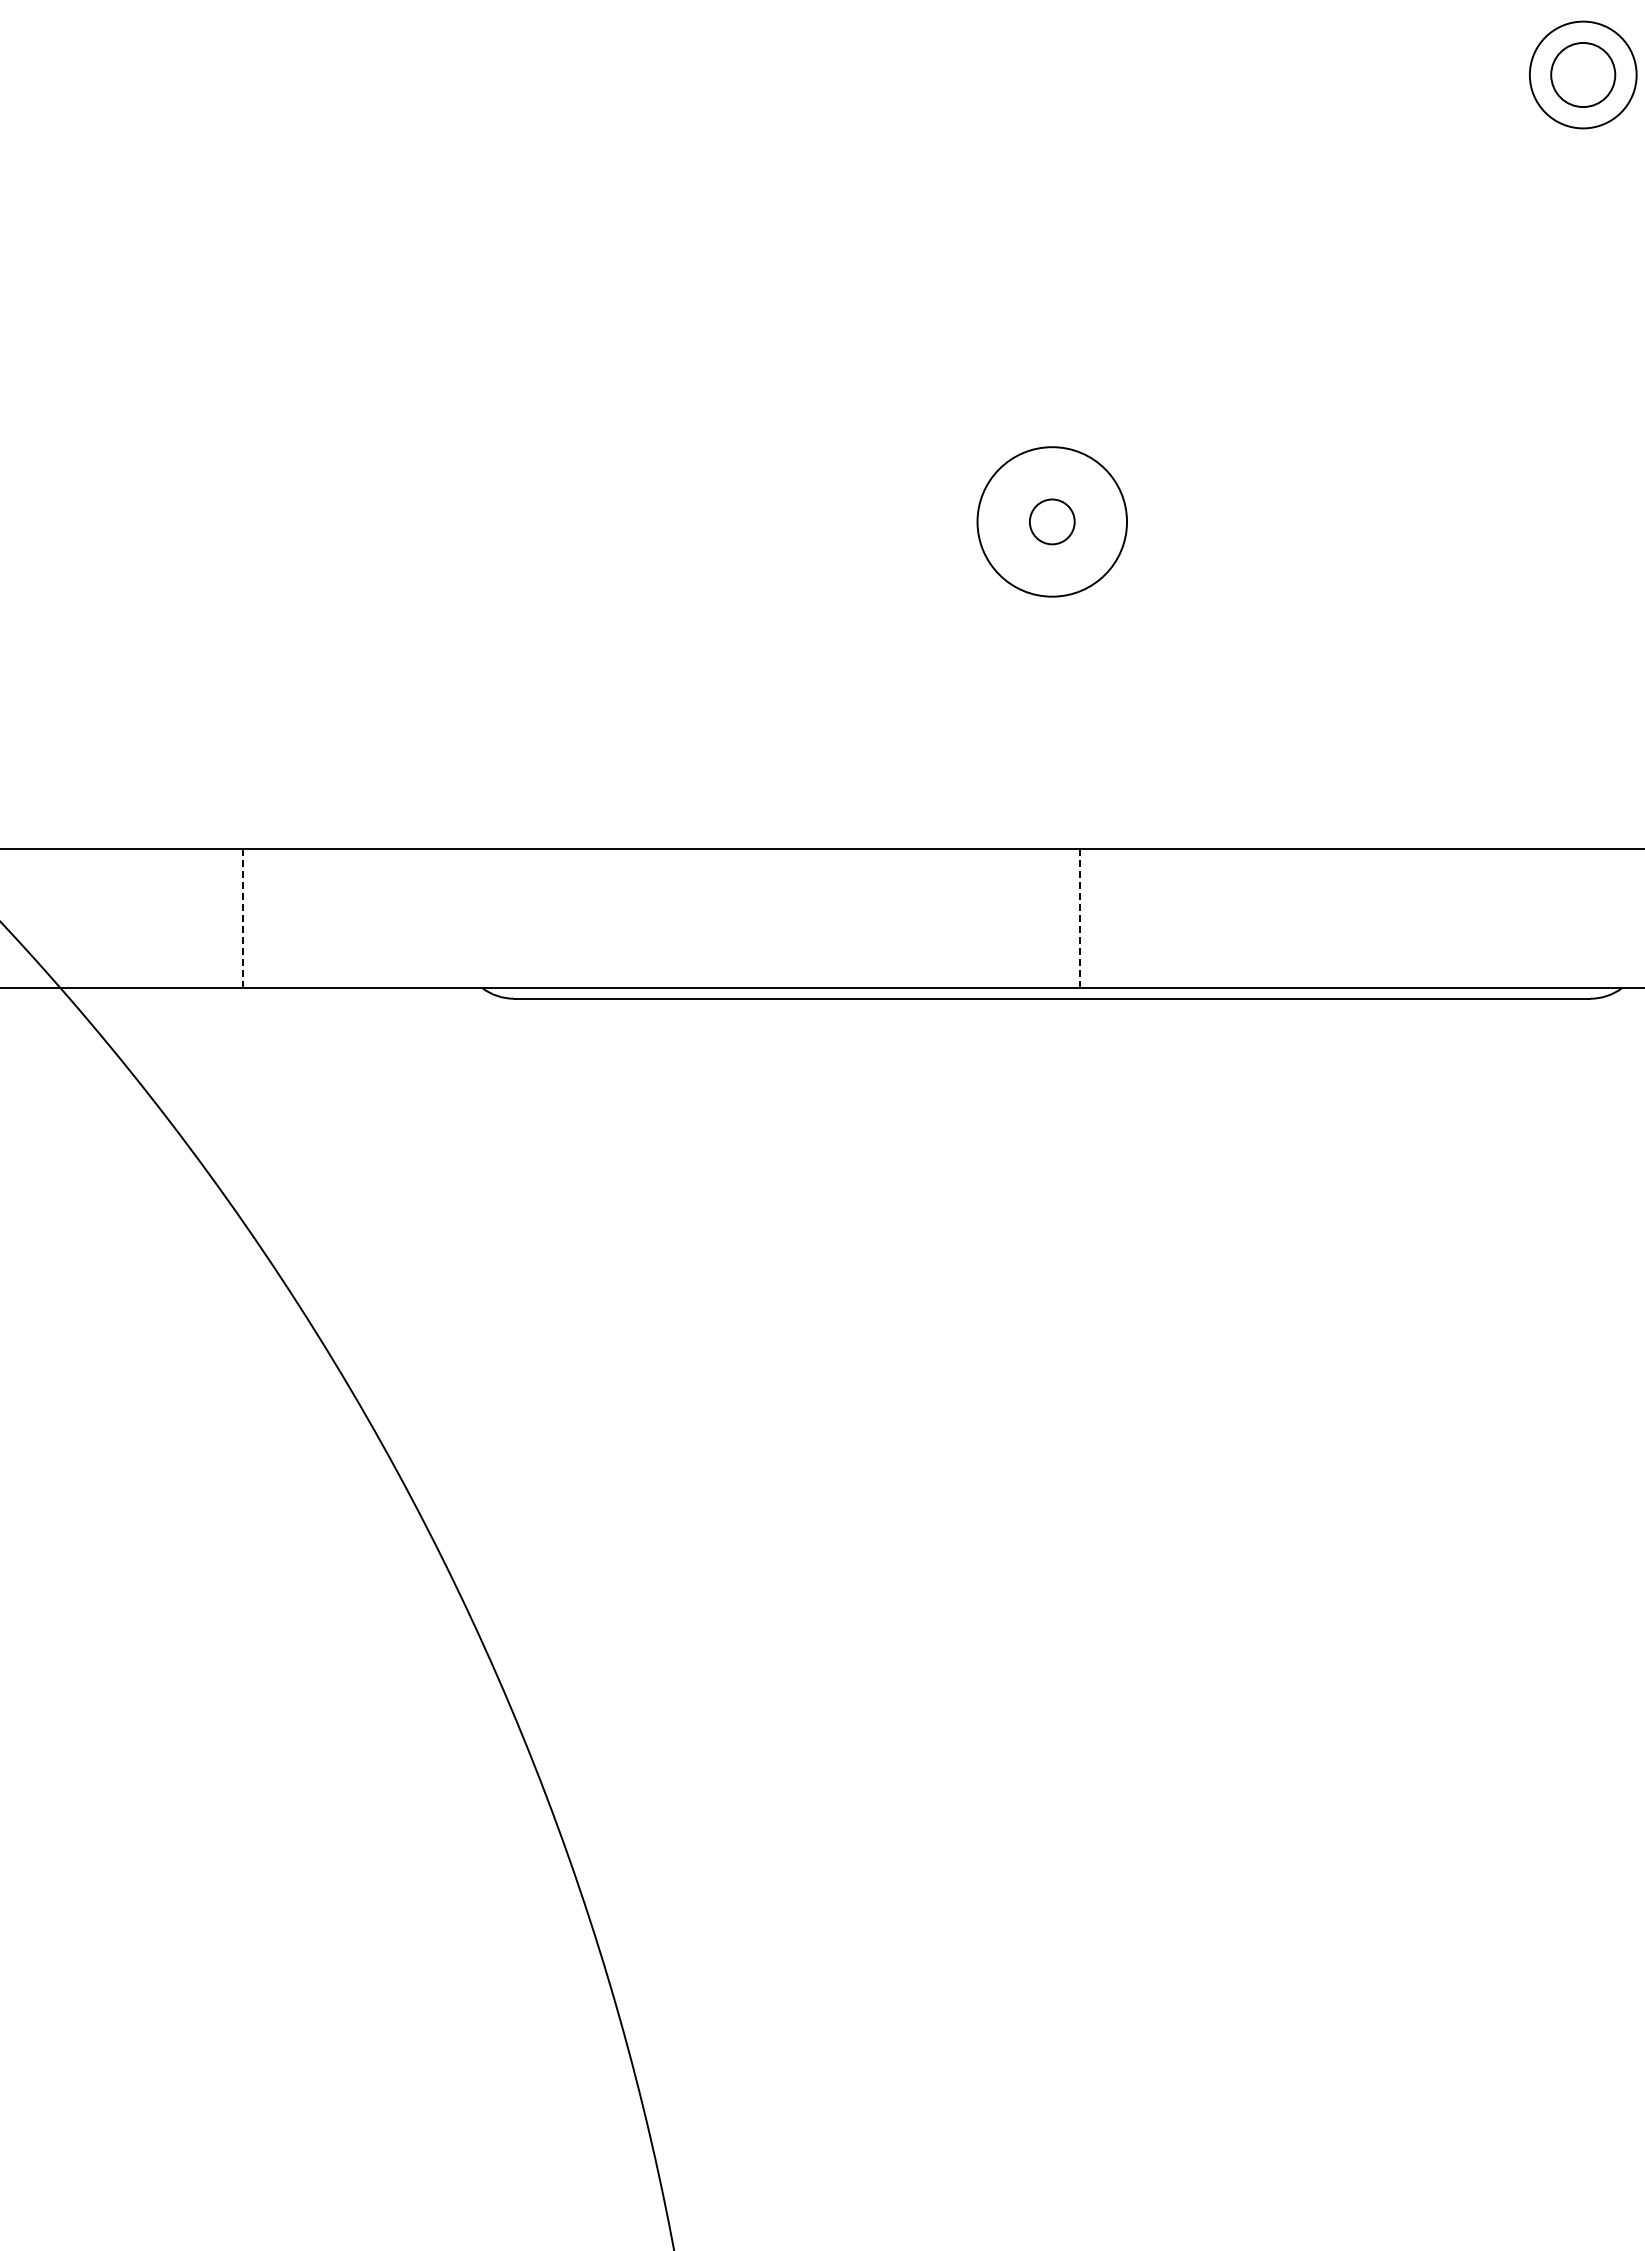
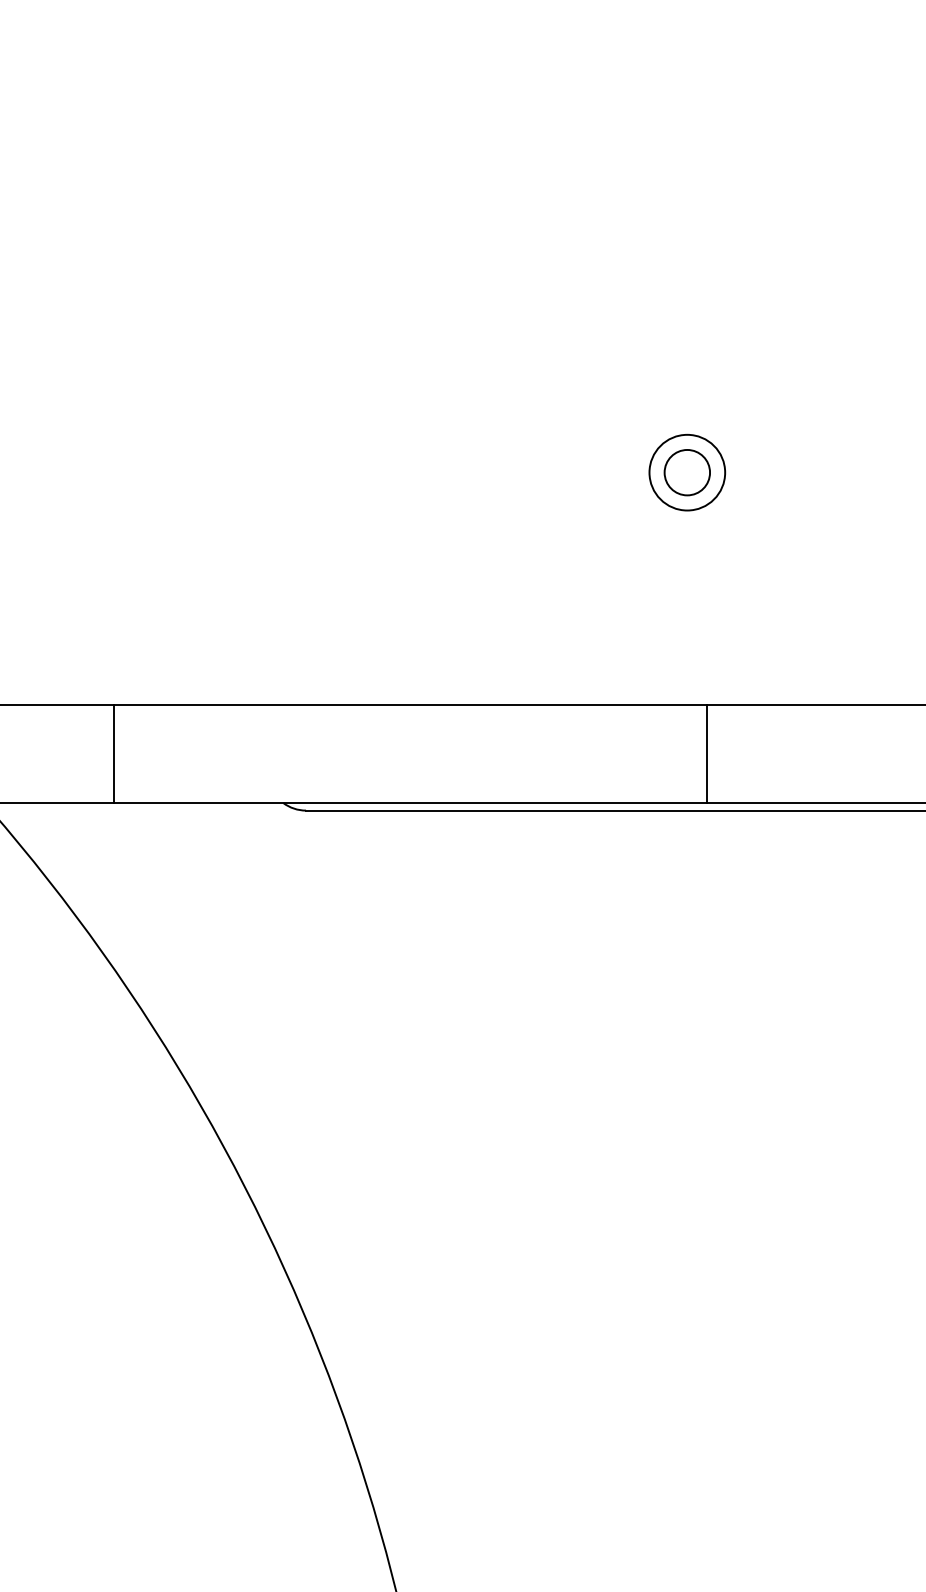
circle: (1051, 521) -> (686, 472), size x0.71
circle: (1052, 521) -> (687, 472), size x1.43
line: (243, 918) -> (114, 753), dashed -> solid
line: (1080, 919) -> (707, 754), dashed -> solid

